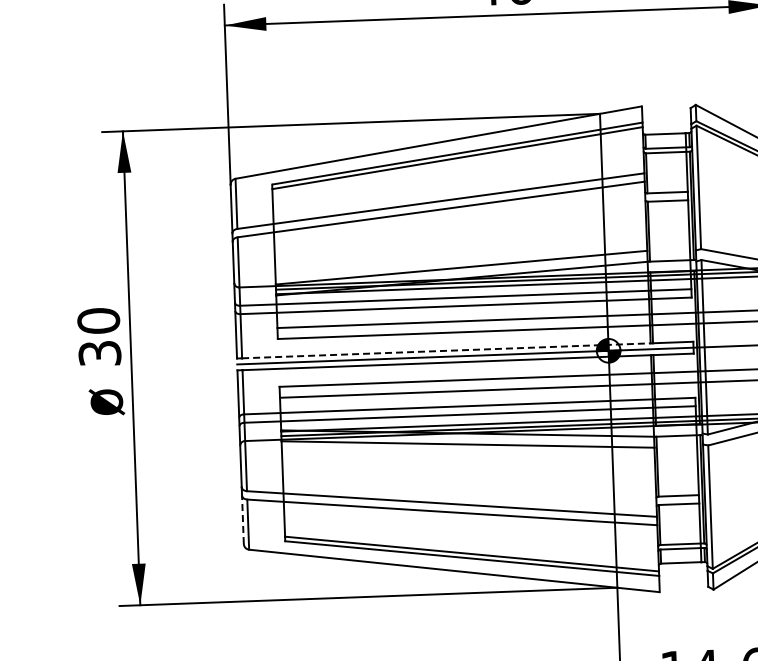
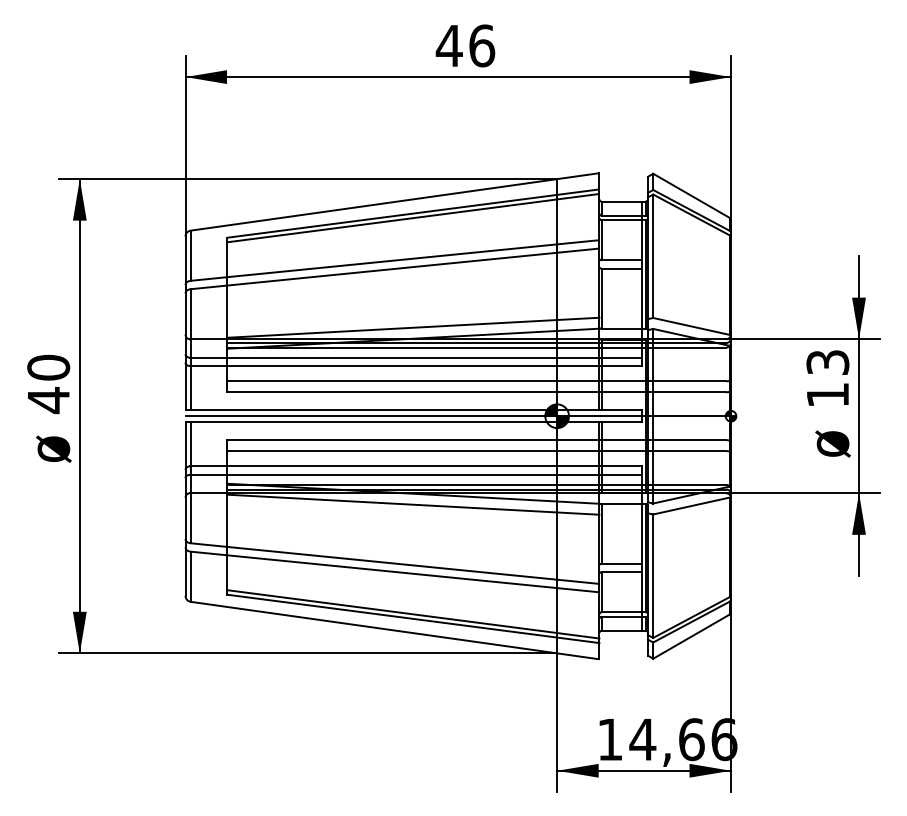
line: (446, 351) -> (395, 410), dashed -> solid
text: (99, 353) -> (48, 400), 30 -> 40
line: (242, 519) -> (185, 571), dashed -> solid

